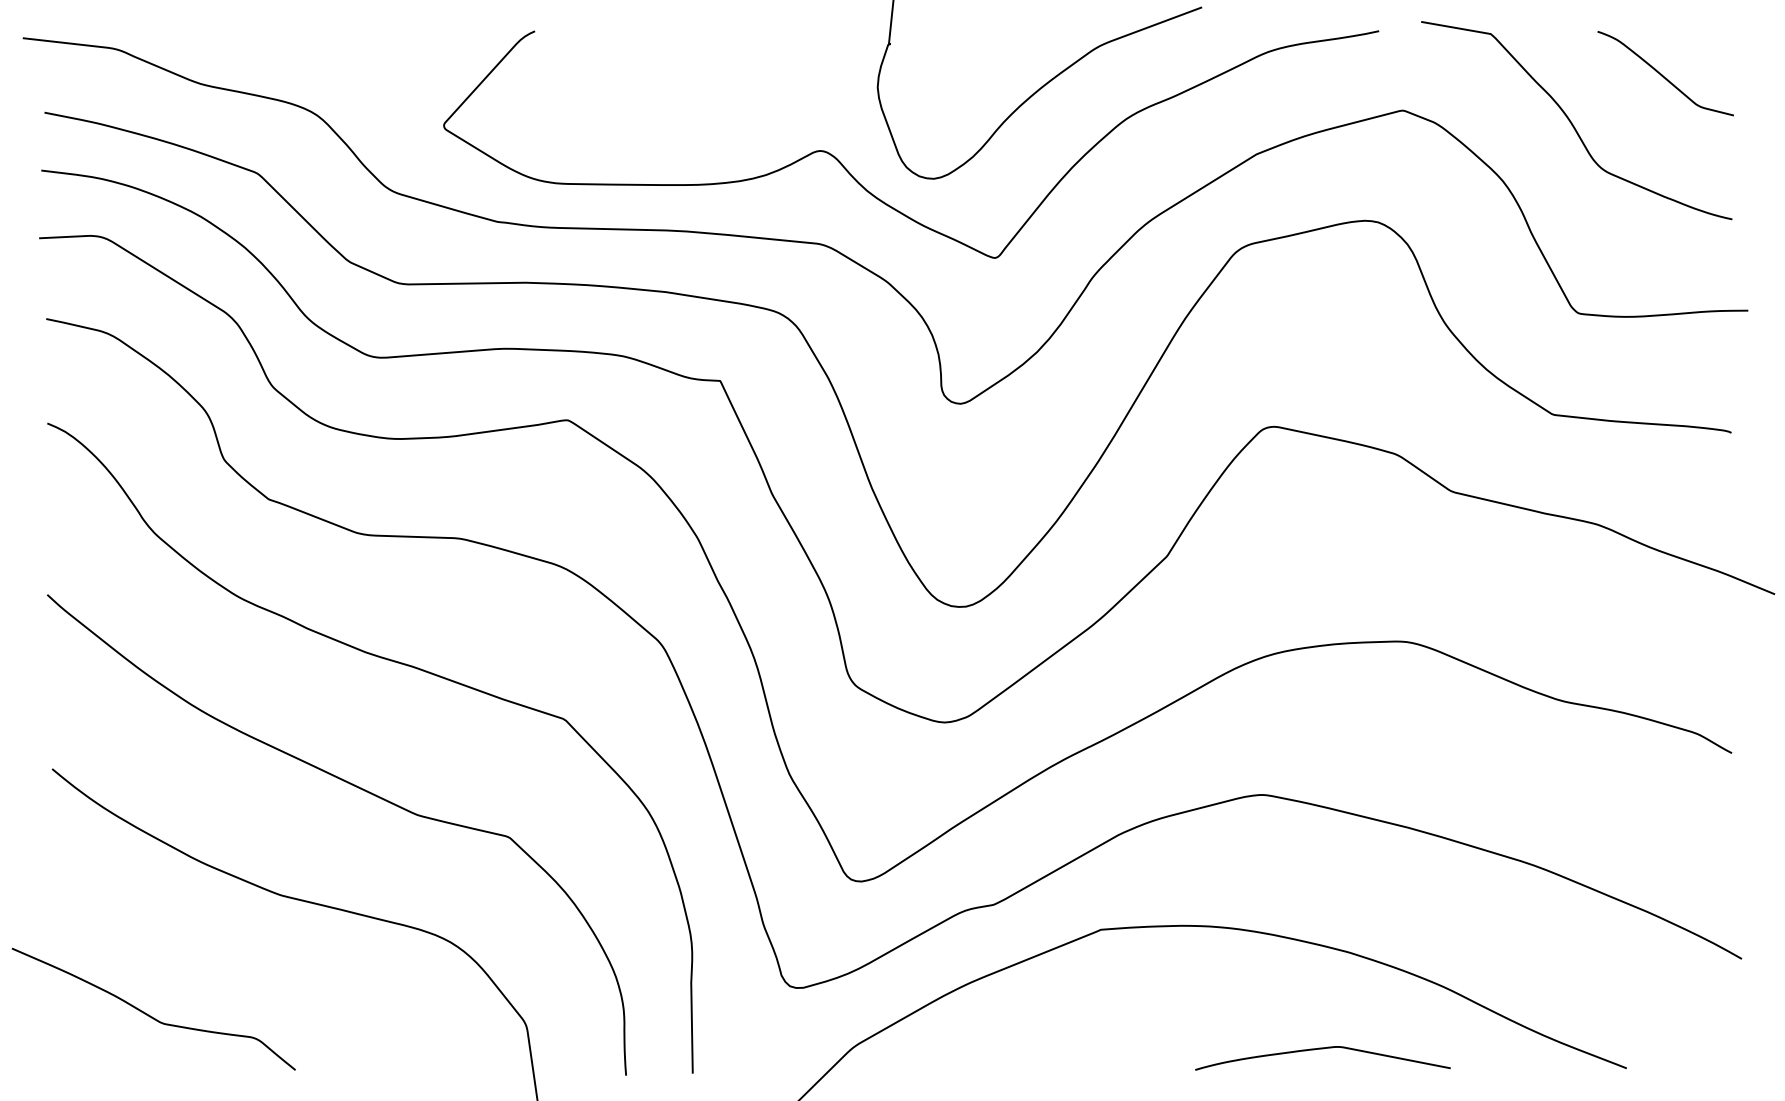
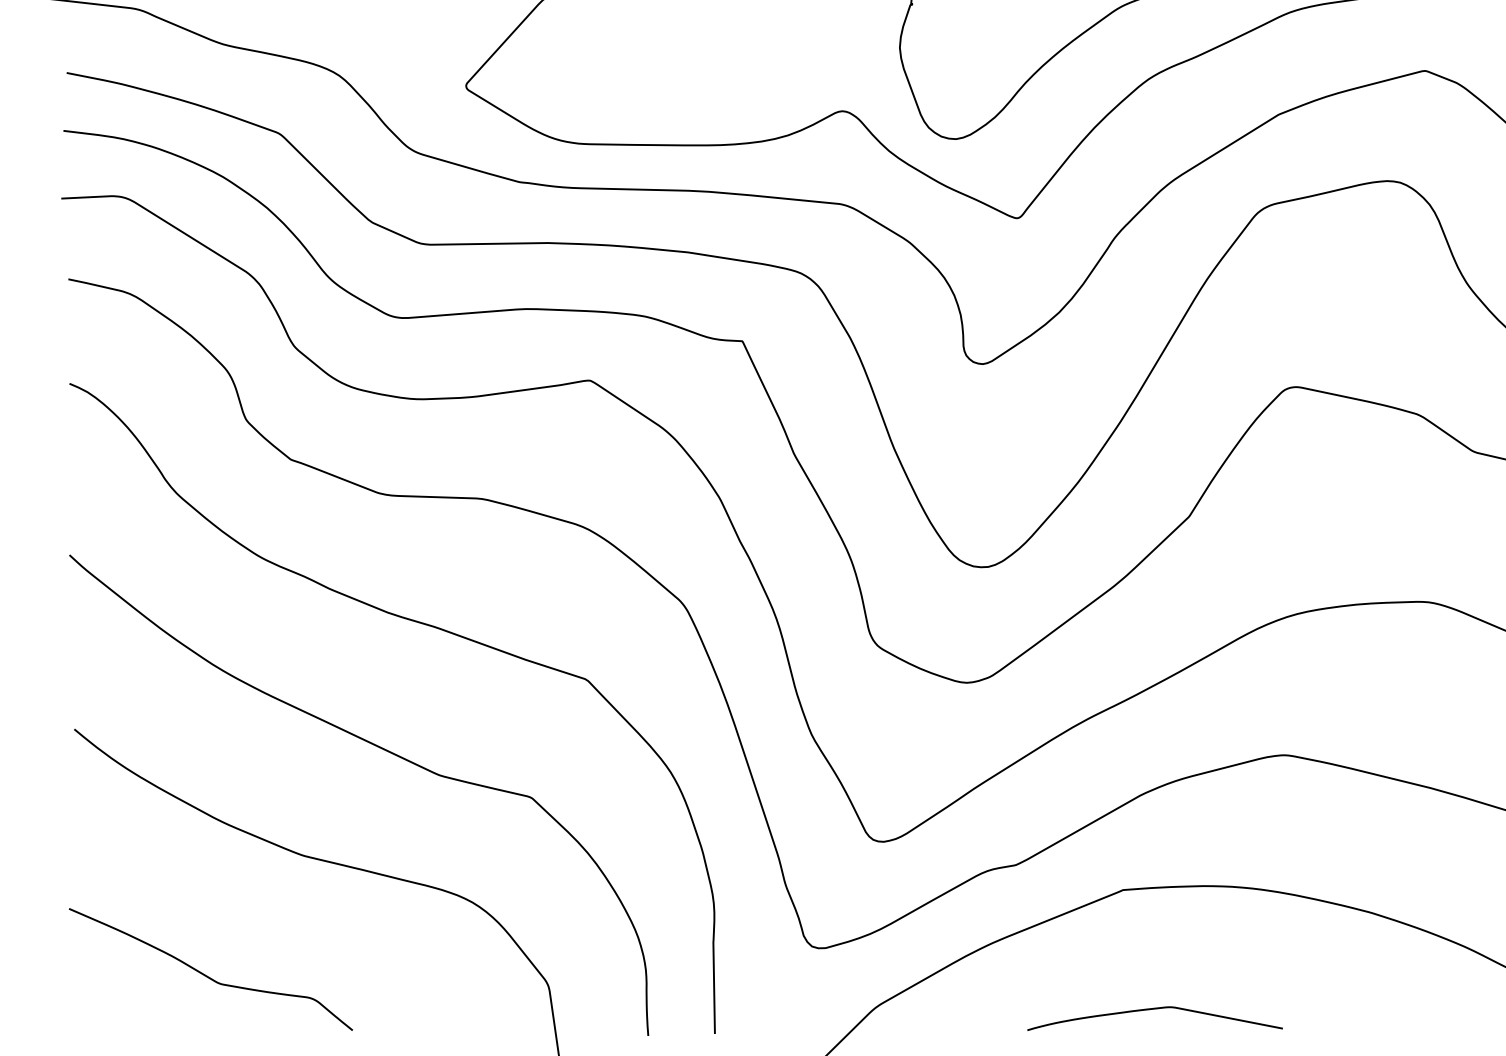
curve: (150, 1015) -> (207, 975), moved
curve: (1322, 1049) -> (1154, 1009), moved

